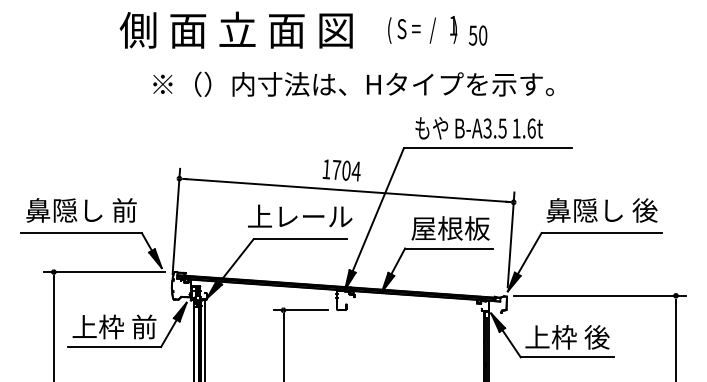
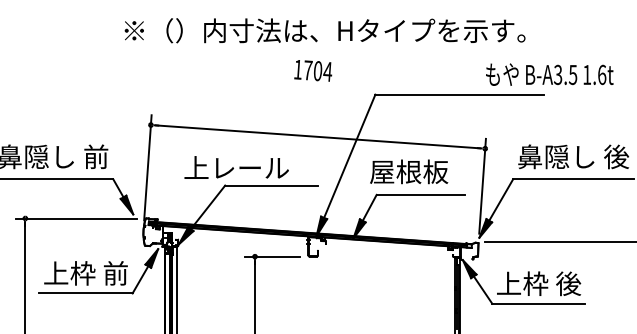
text: (478, 128) -> (549, 74), moved
text: (341, 170) -> (313, 70), moved
text: (300, 215) -> (237, 166), moved
text: (450, 228) -> (409, 171), moved

